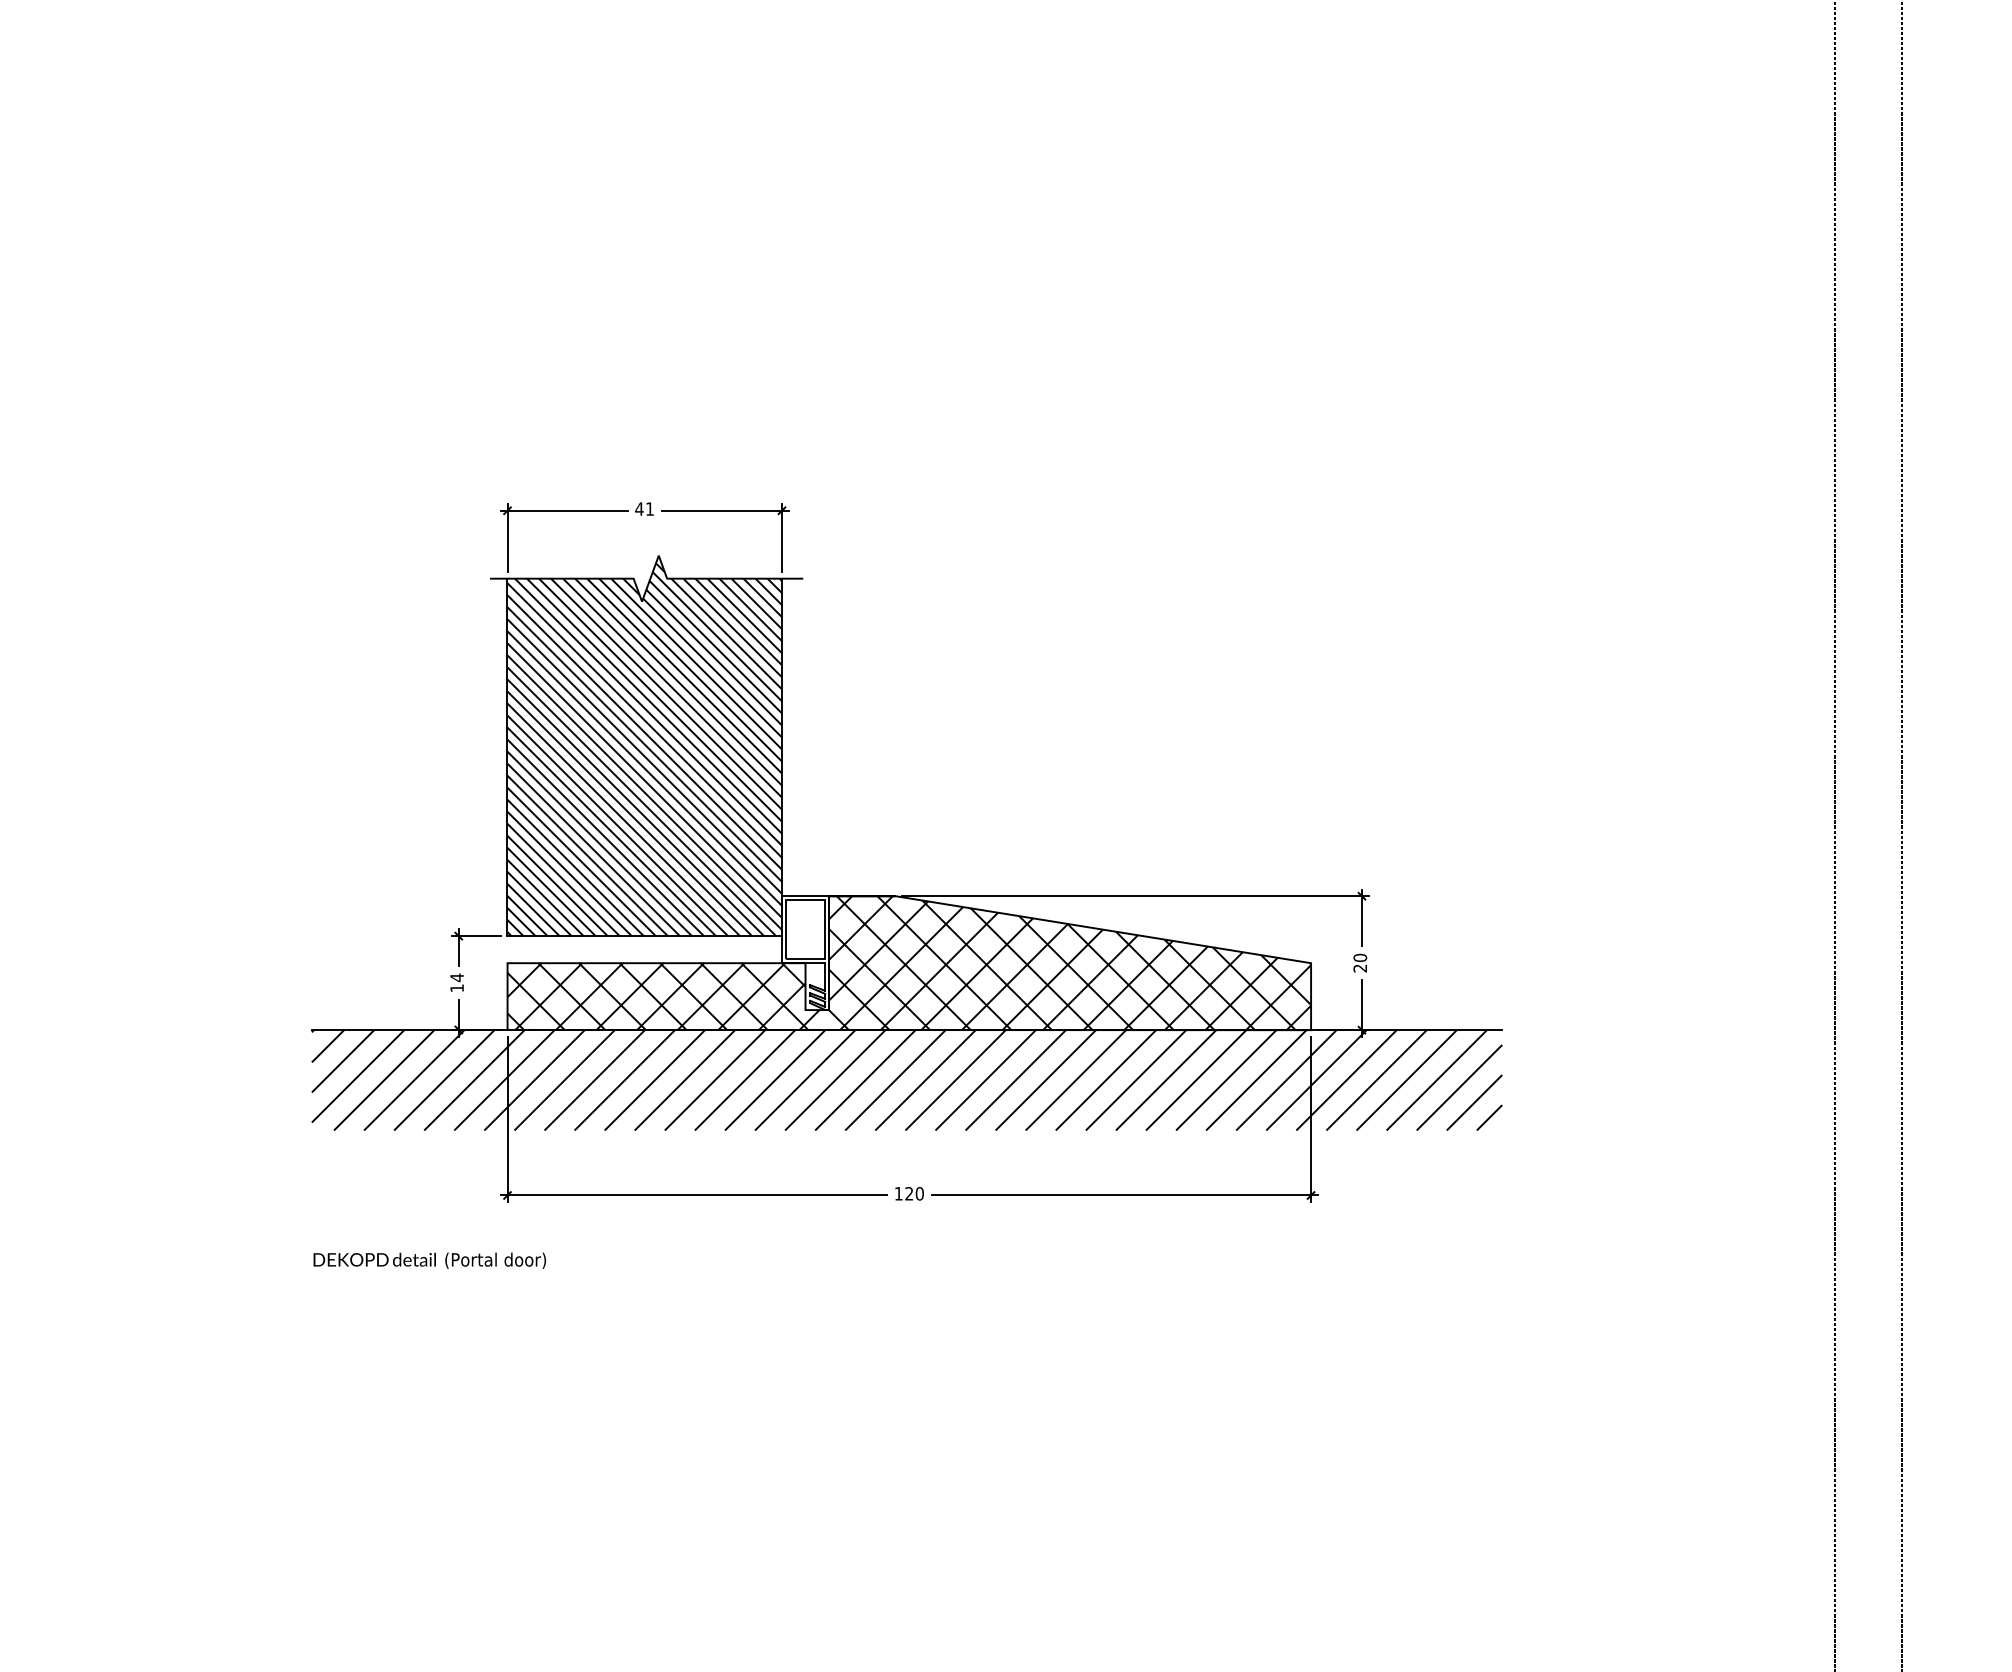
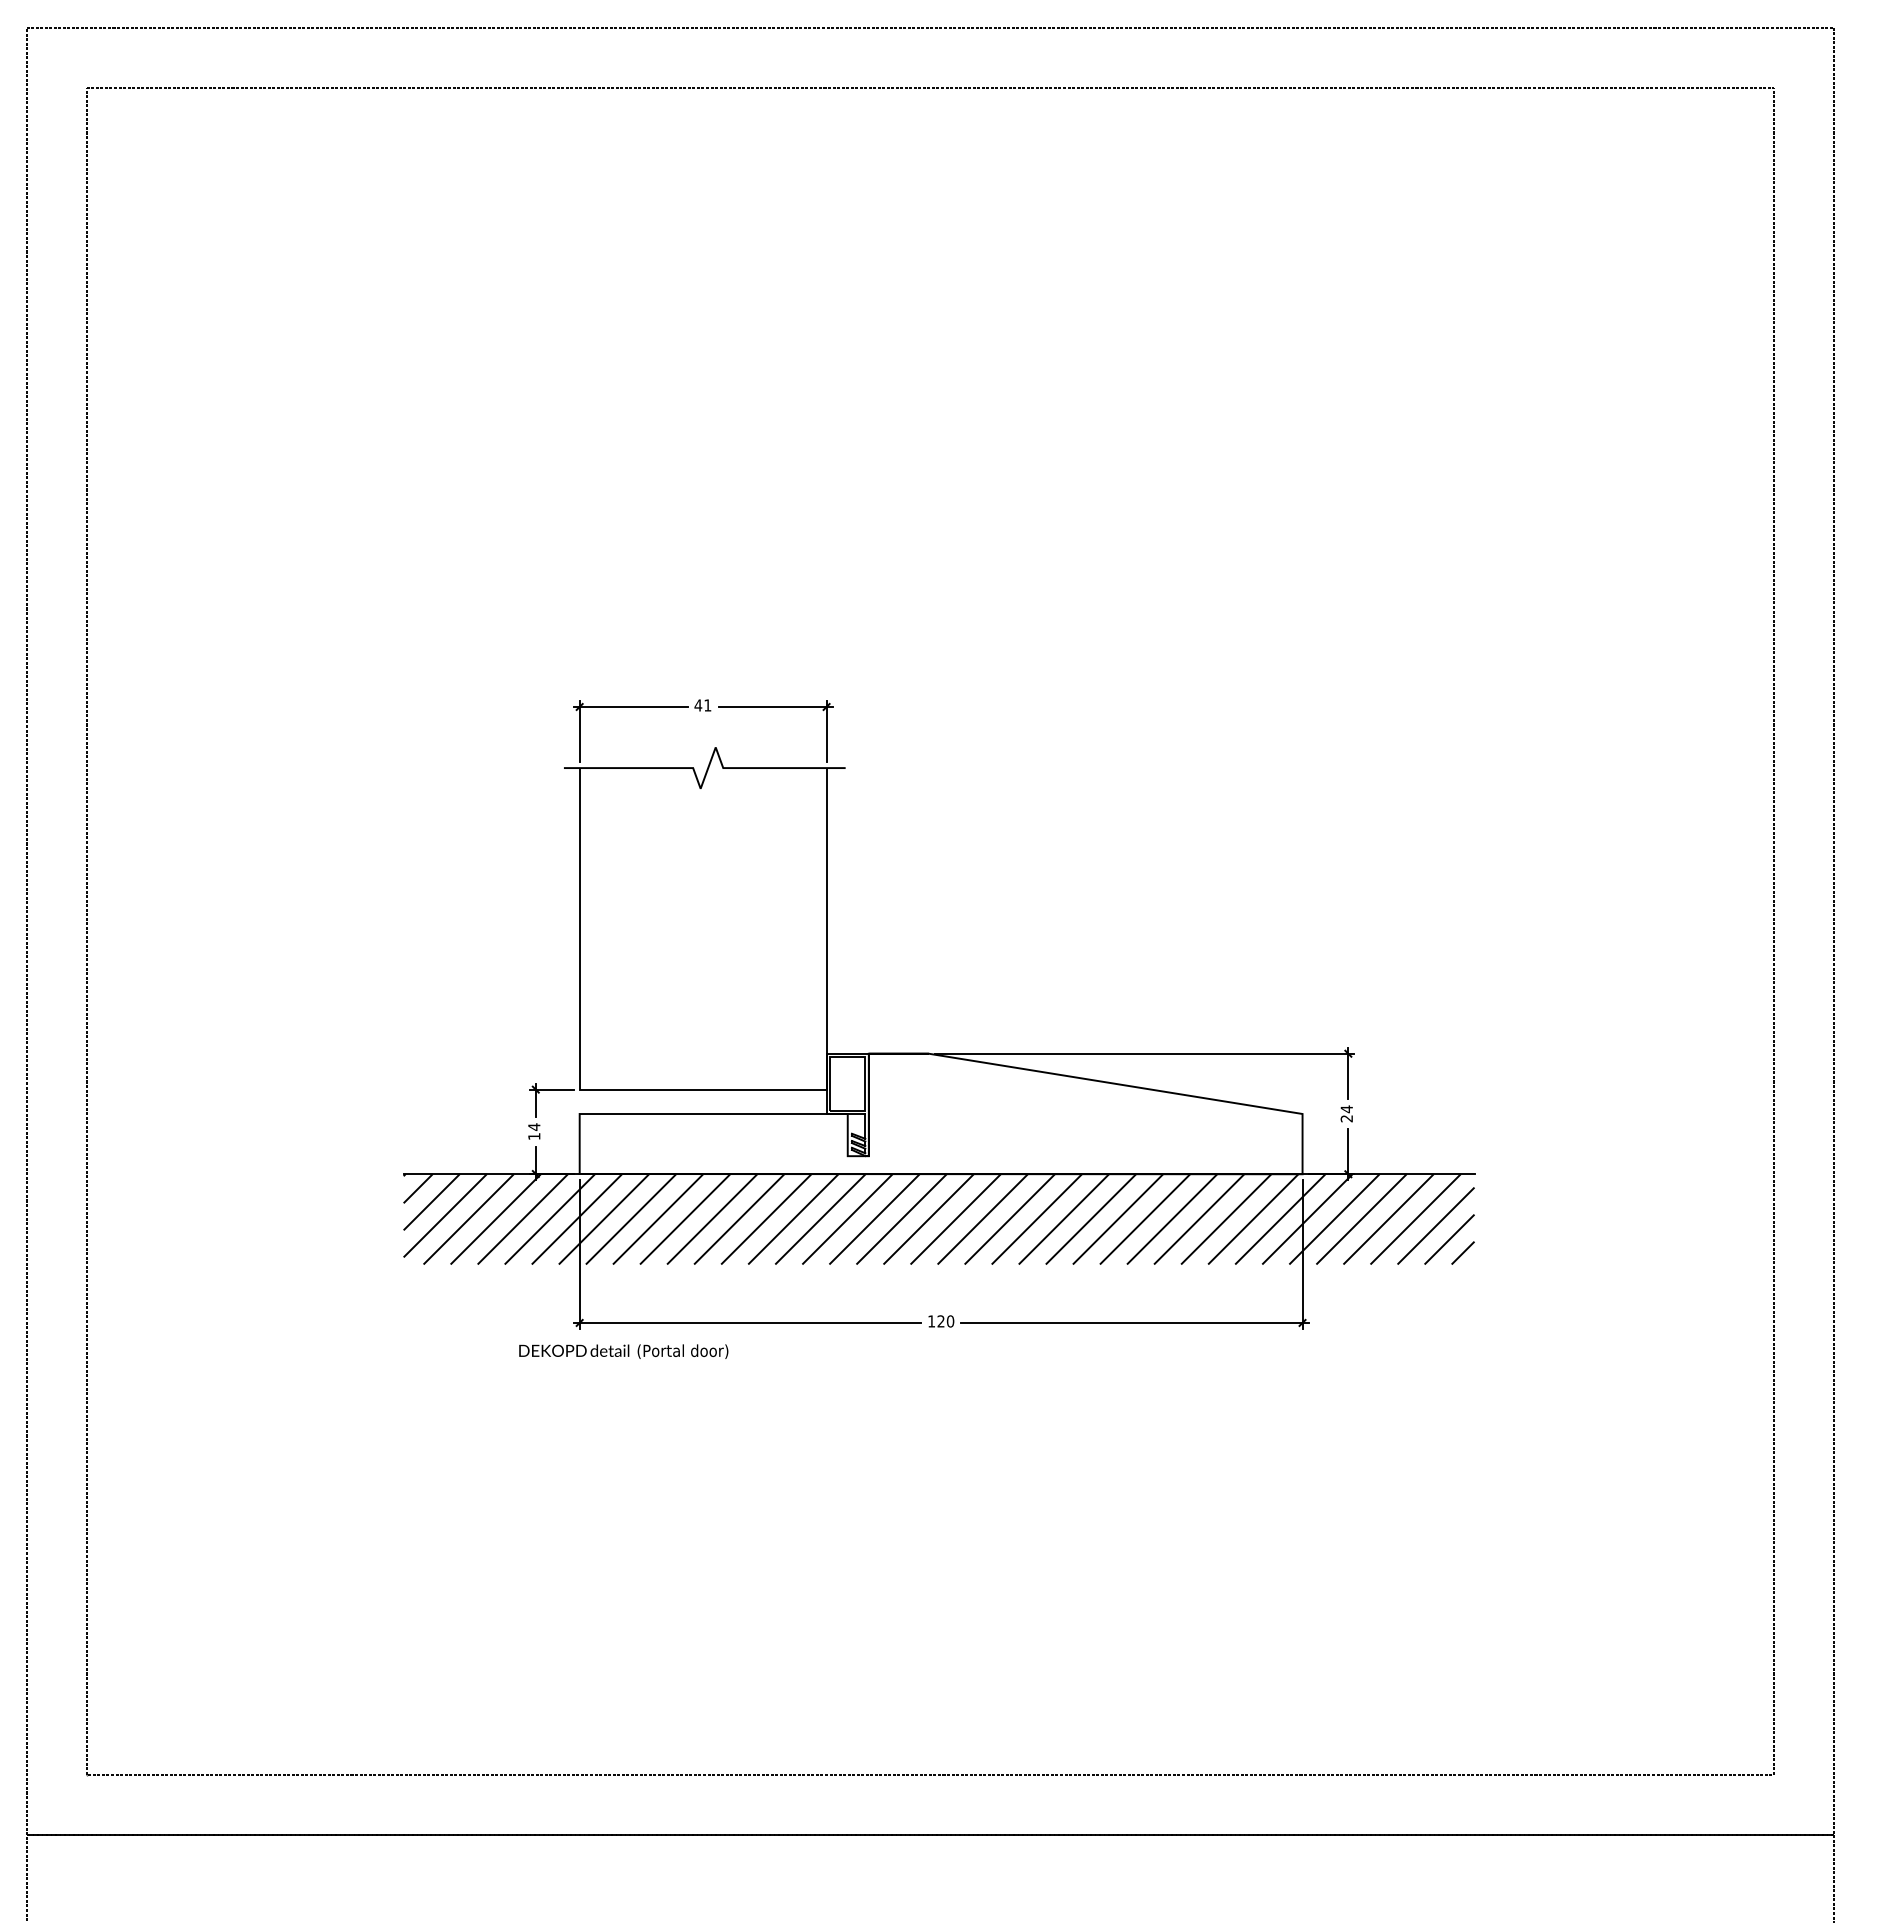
hatch: (644, 749) -> (702, 921), removed
text: (1359, 958) -> (1346, 1109), 20 -> 24
hatch: (908, 962) -> (940, 1113), removed
text: (429, 1260) -> (623, 1351), moved

